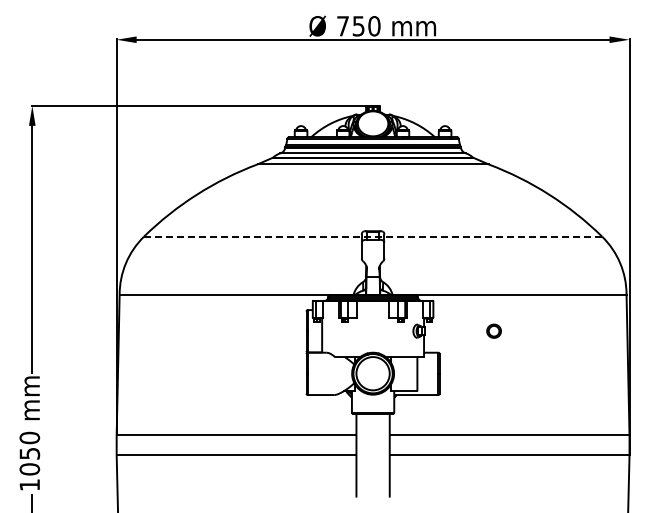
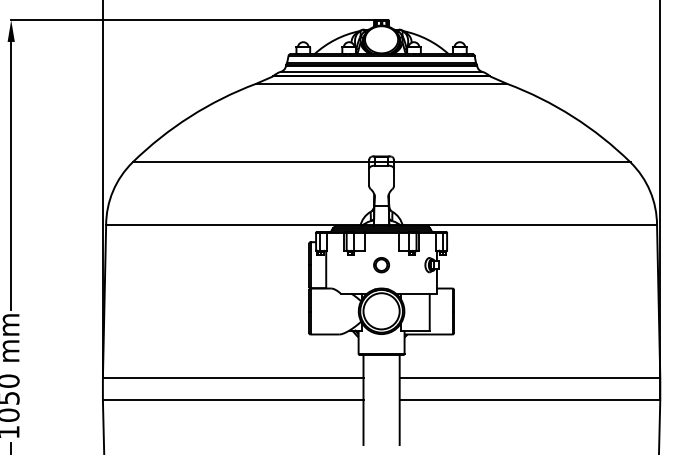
line: (373, 236) -> (382, 162), dashed -> solid
part: (493, 330) -> (380, 264), moved

